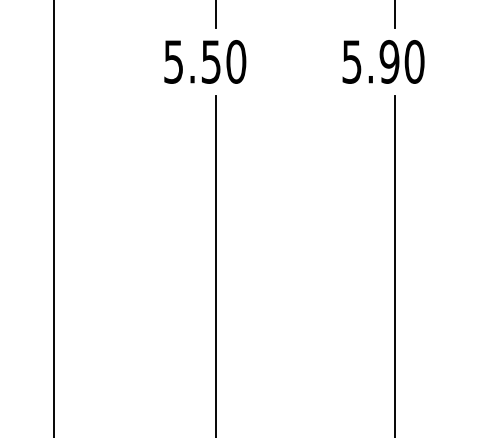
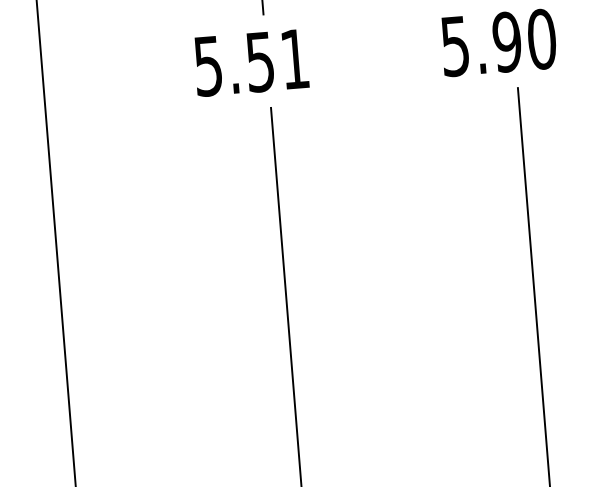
text: (236, 61) -> (295, 58), 5.50 -> 5.51

